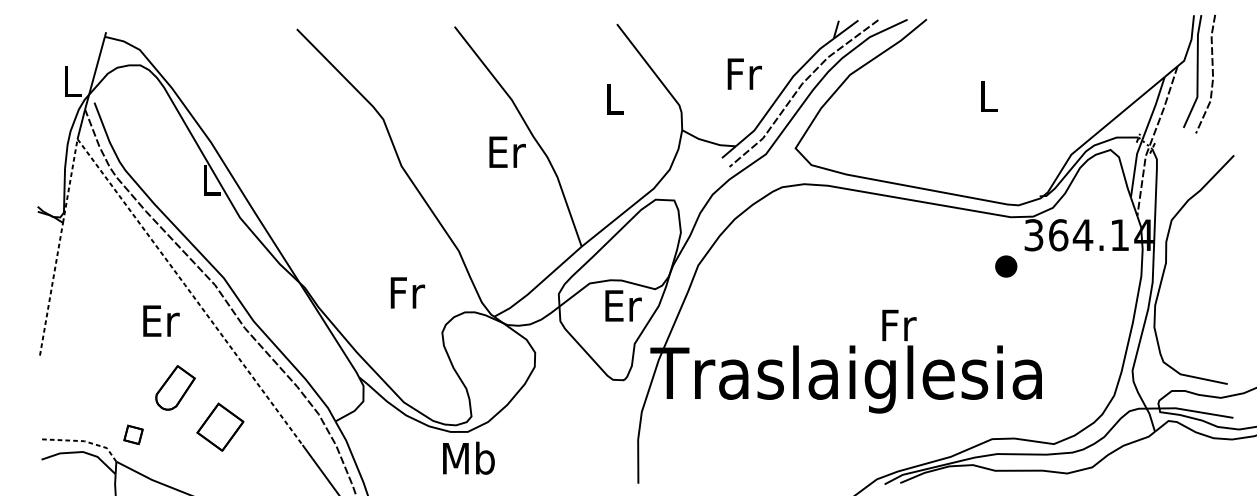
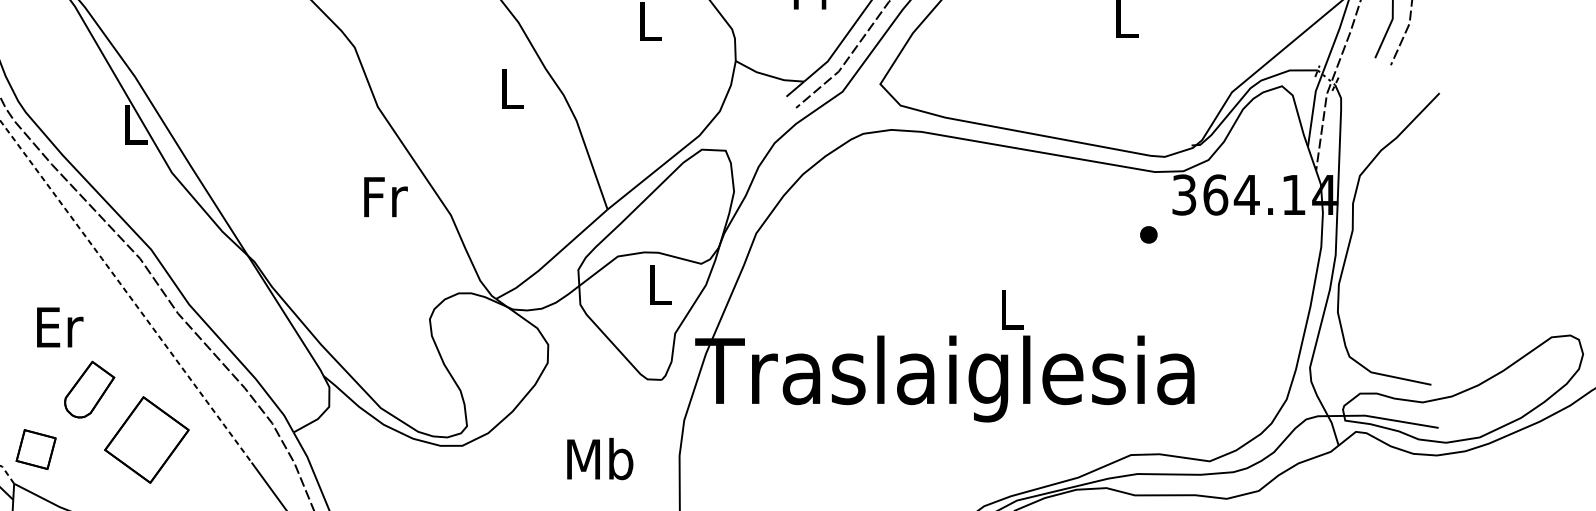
text: (507, 151) -> (512, 88), Er -> L
part: (1005, 266) -> (1148, 234), size x0.62
text: (407, 292) -> (385, 196), moved
text: (623, 305) -> (660, 284), Er -> L
text: (161, 320) -> (60, 326), moved
text: (899, 325) -> (1012, 310), Fr -> L
part: (220, 426) -> (146, 438), size x1.43
part: (133, 434) -> (36, 449), size x1.67
text: (468, 457) -> (599, 458), moved

